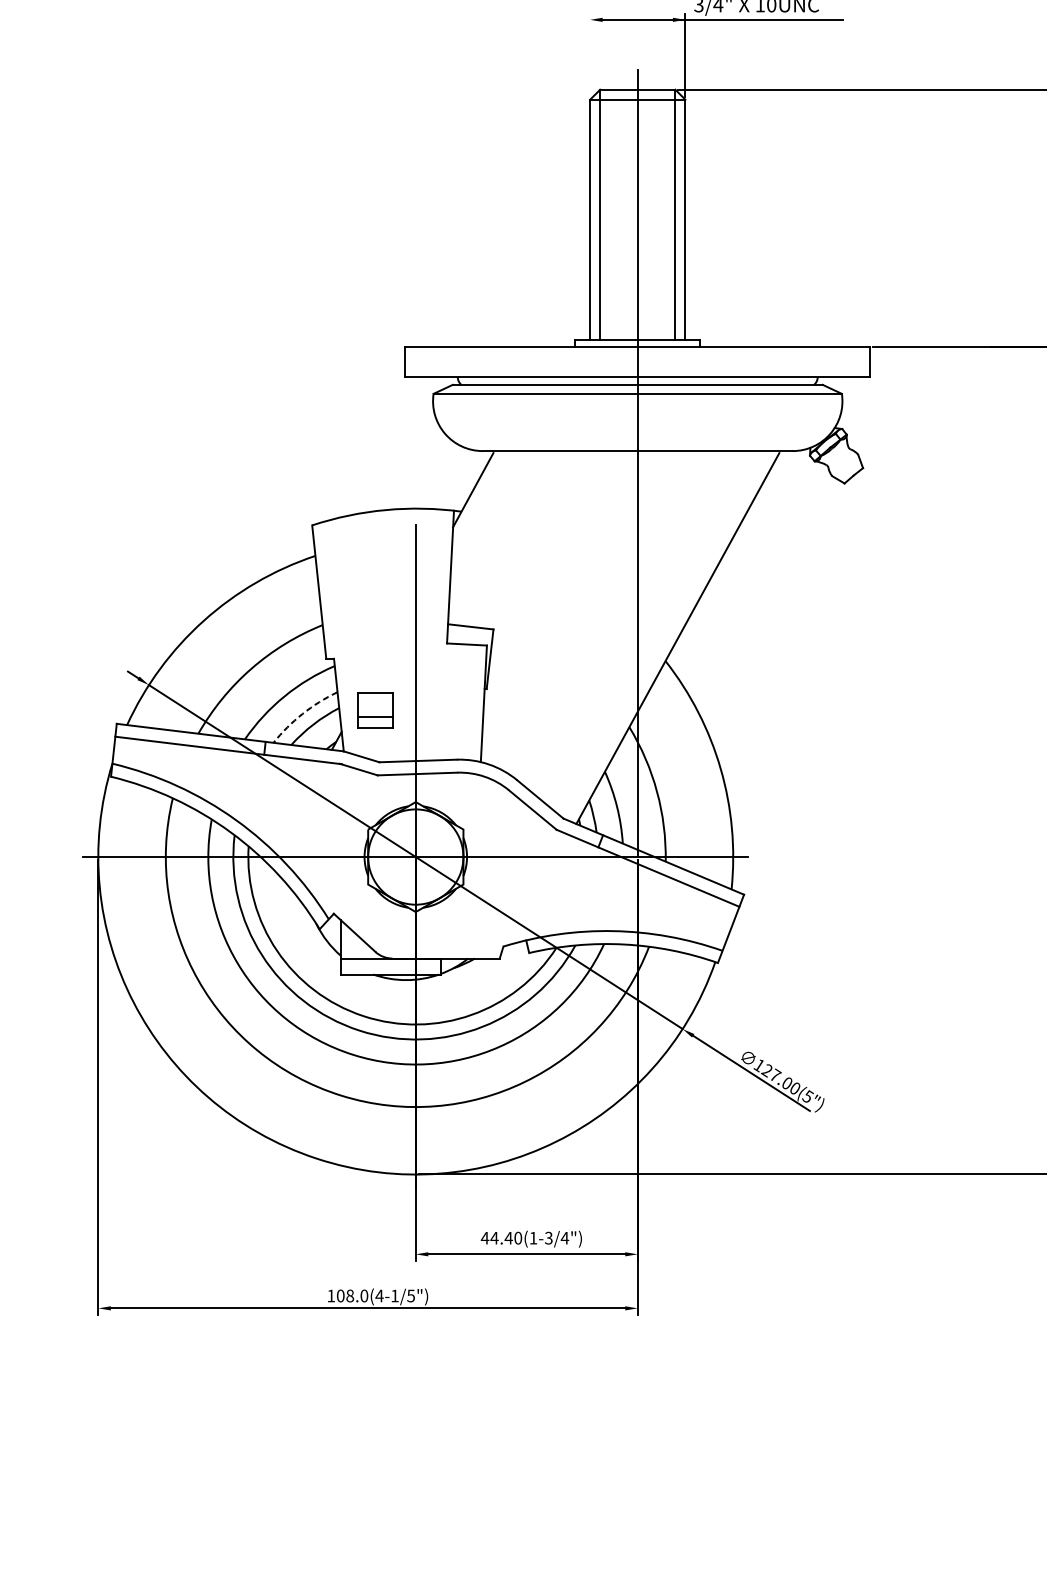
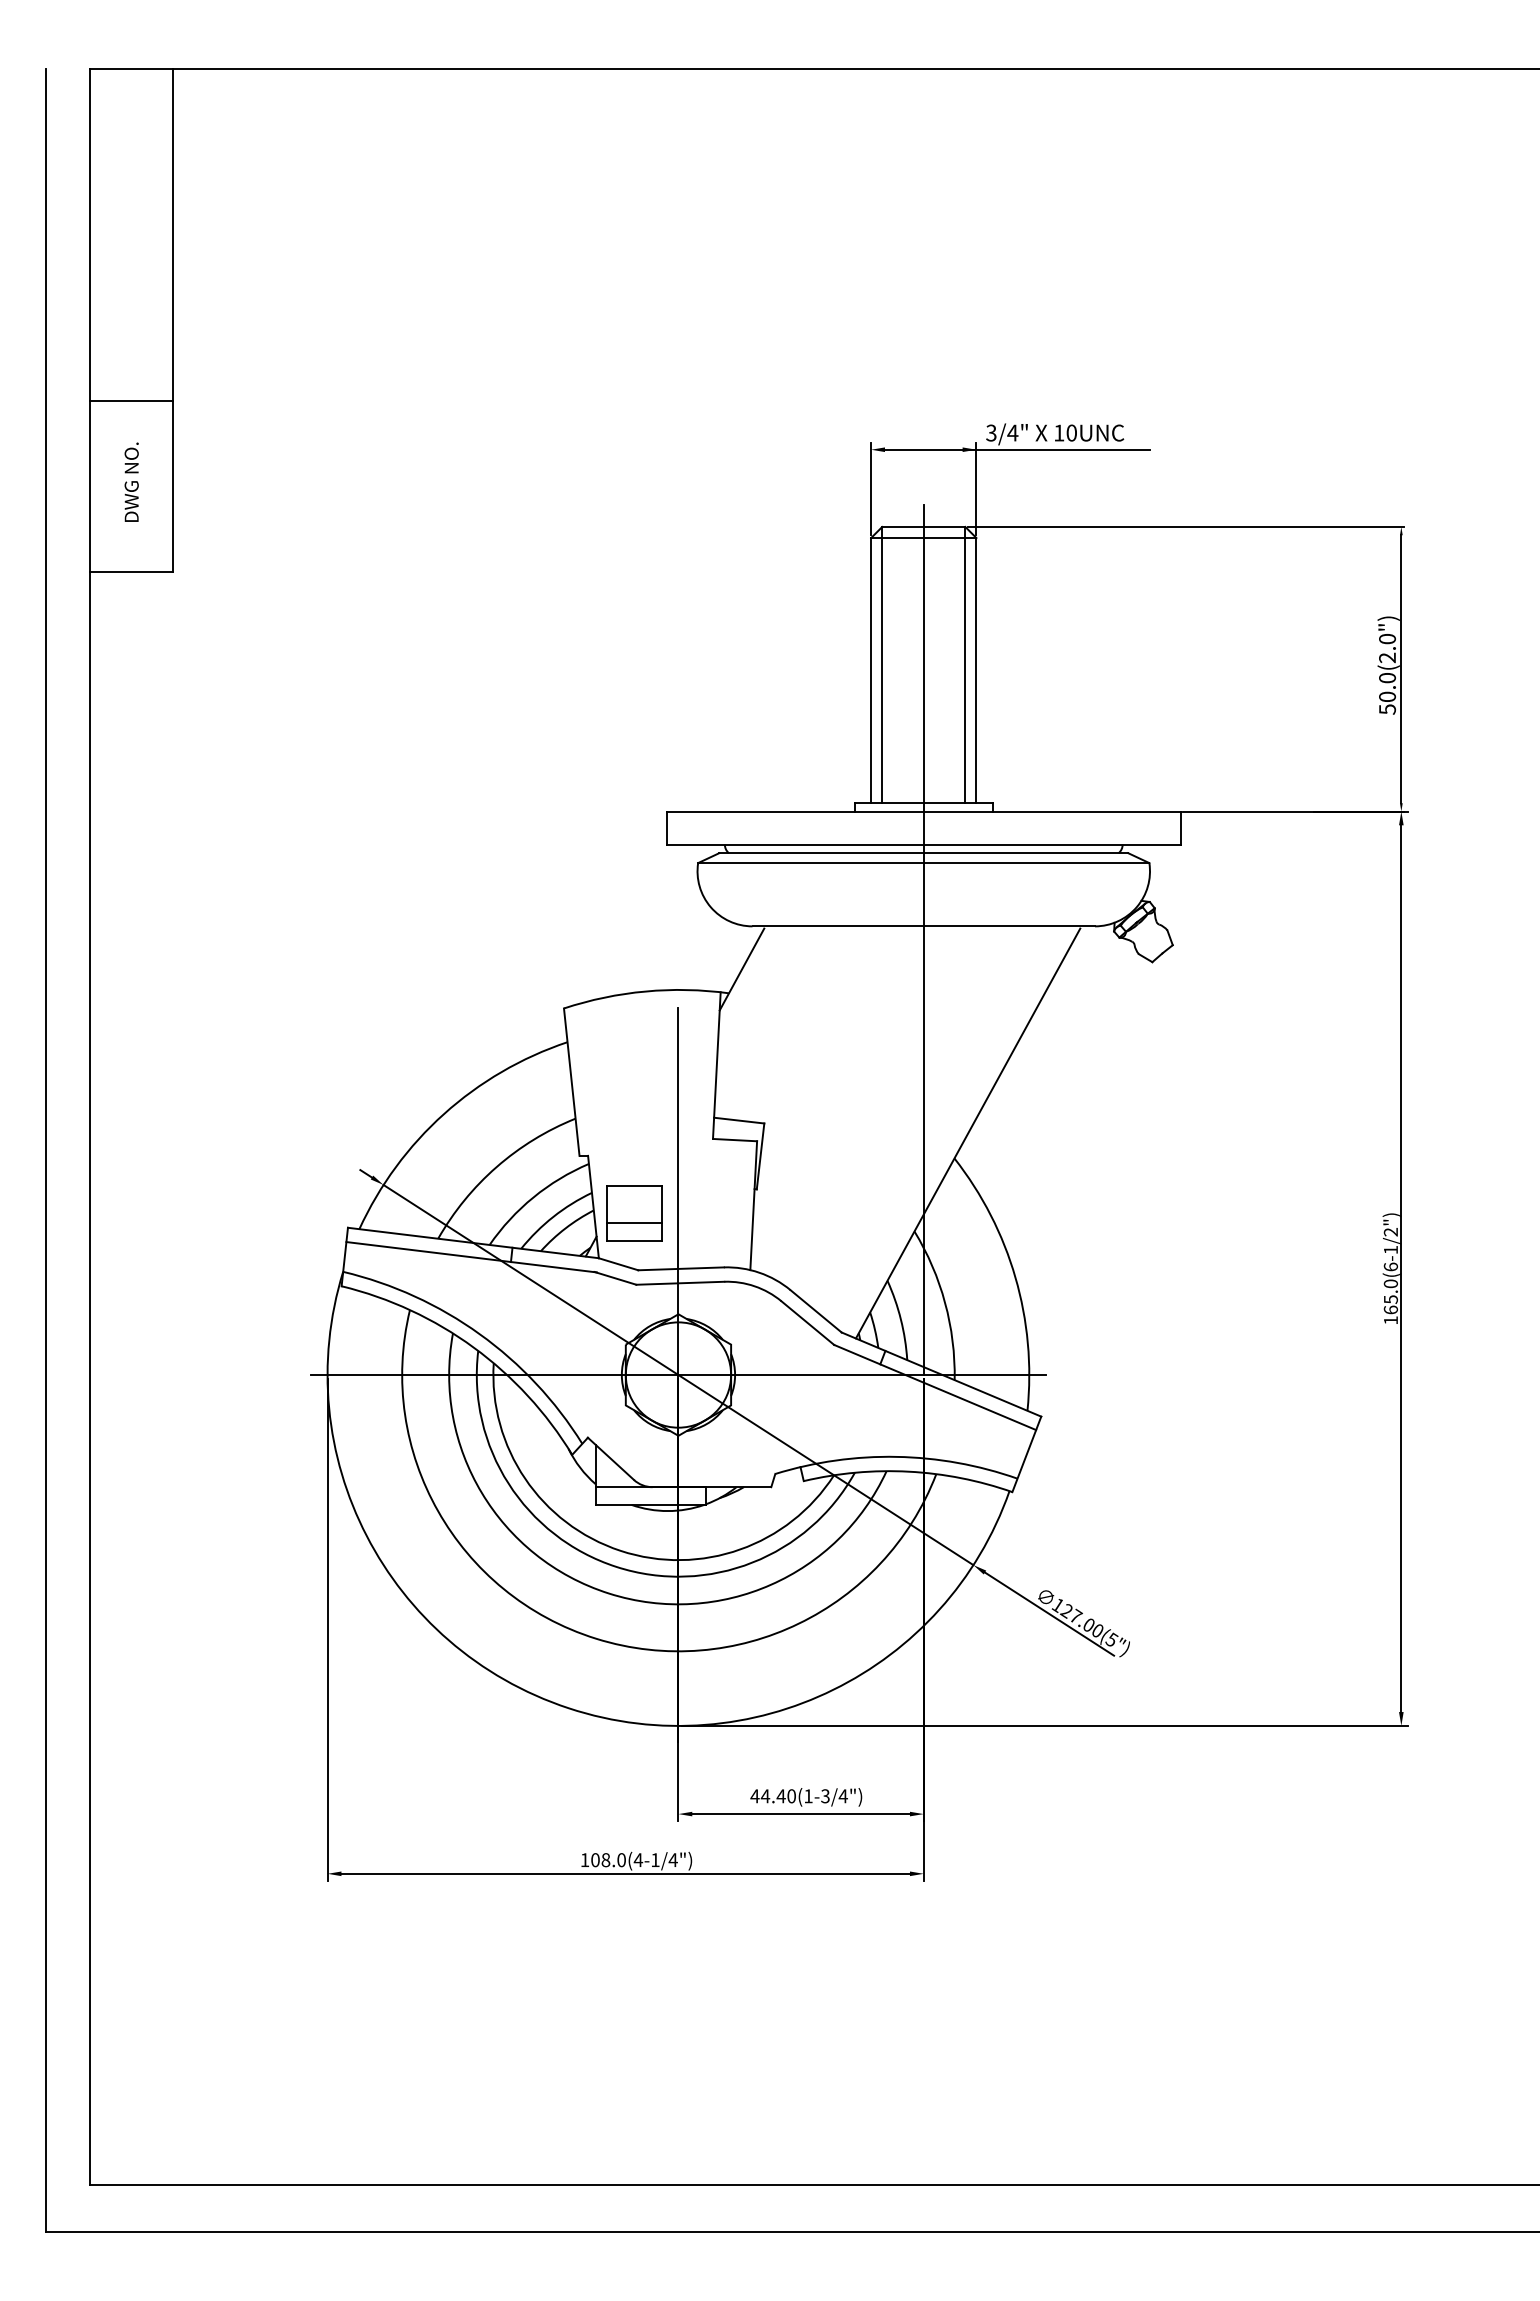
line: (590, 54) -> (871, 488), added
part: (376, 710) -> (634, 1213), size x1.43
arc: (302, 713) -> (553, 1216), dashed -> solid
text: (410, 1296) -> (672, 1860), 108.0(4-1/5") -> 108.0(4-1/4")

